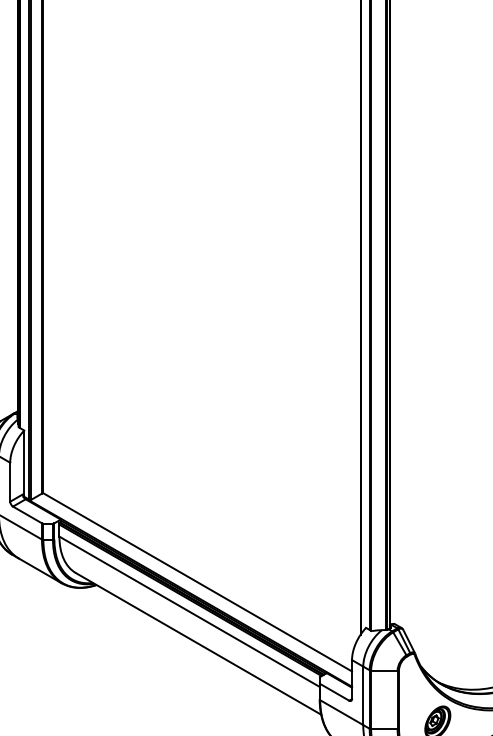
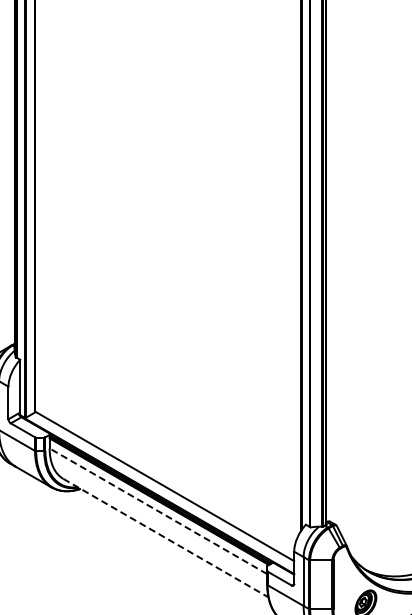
line: (189, 612) -> (158, 511), solid -> dashed
line: (199, 644) -> (166, 538), solid -> dashed

